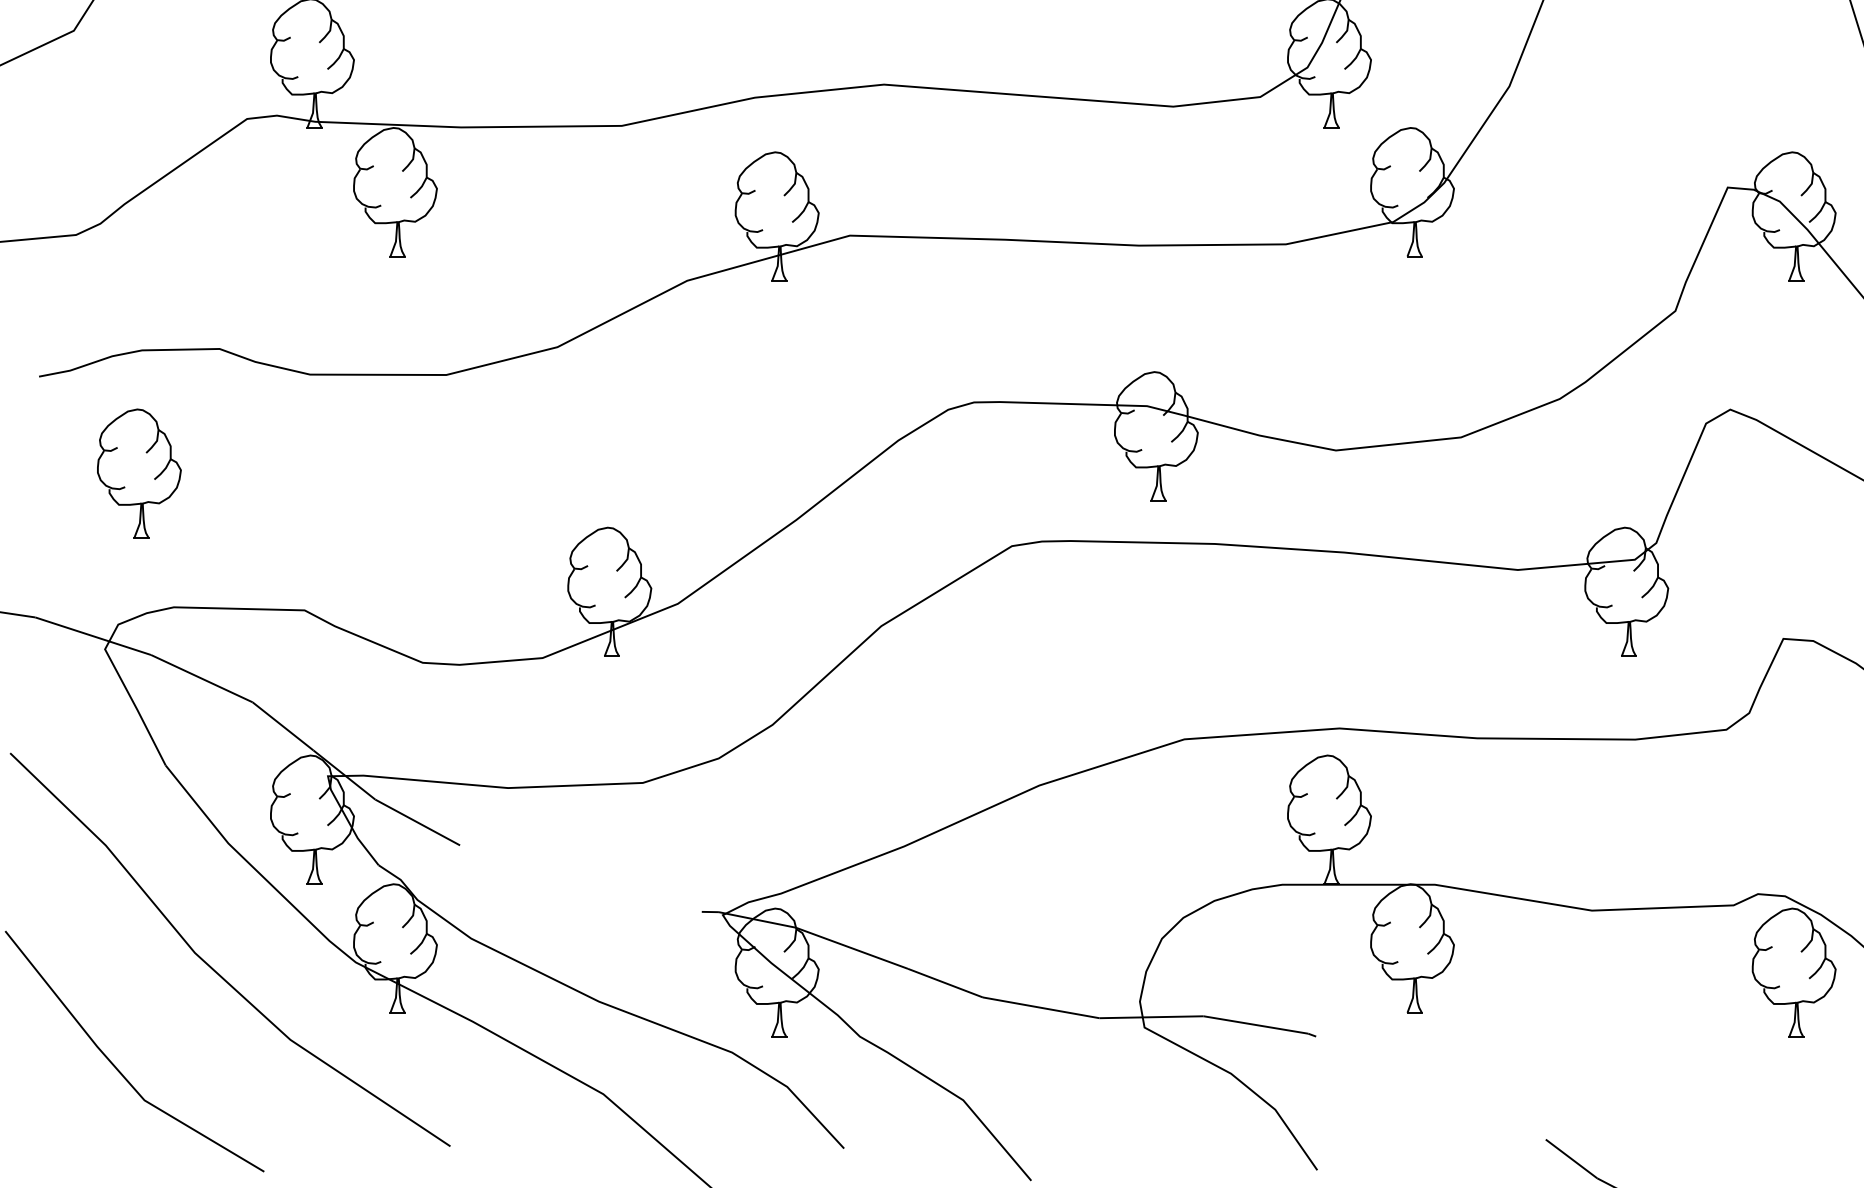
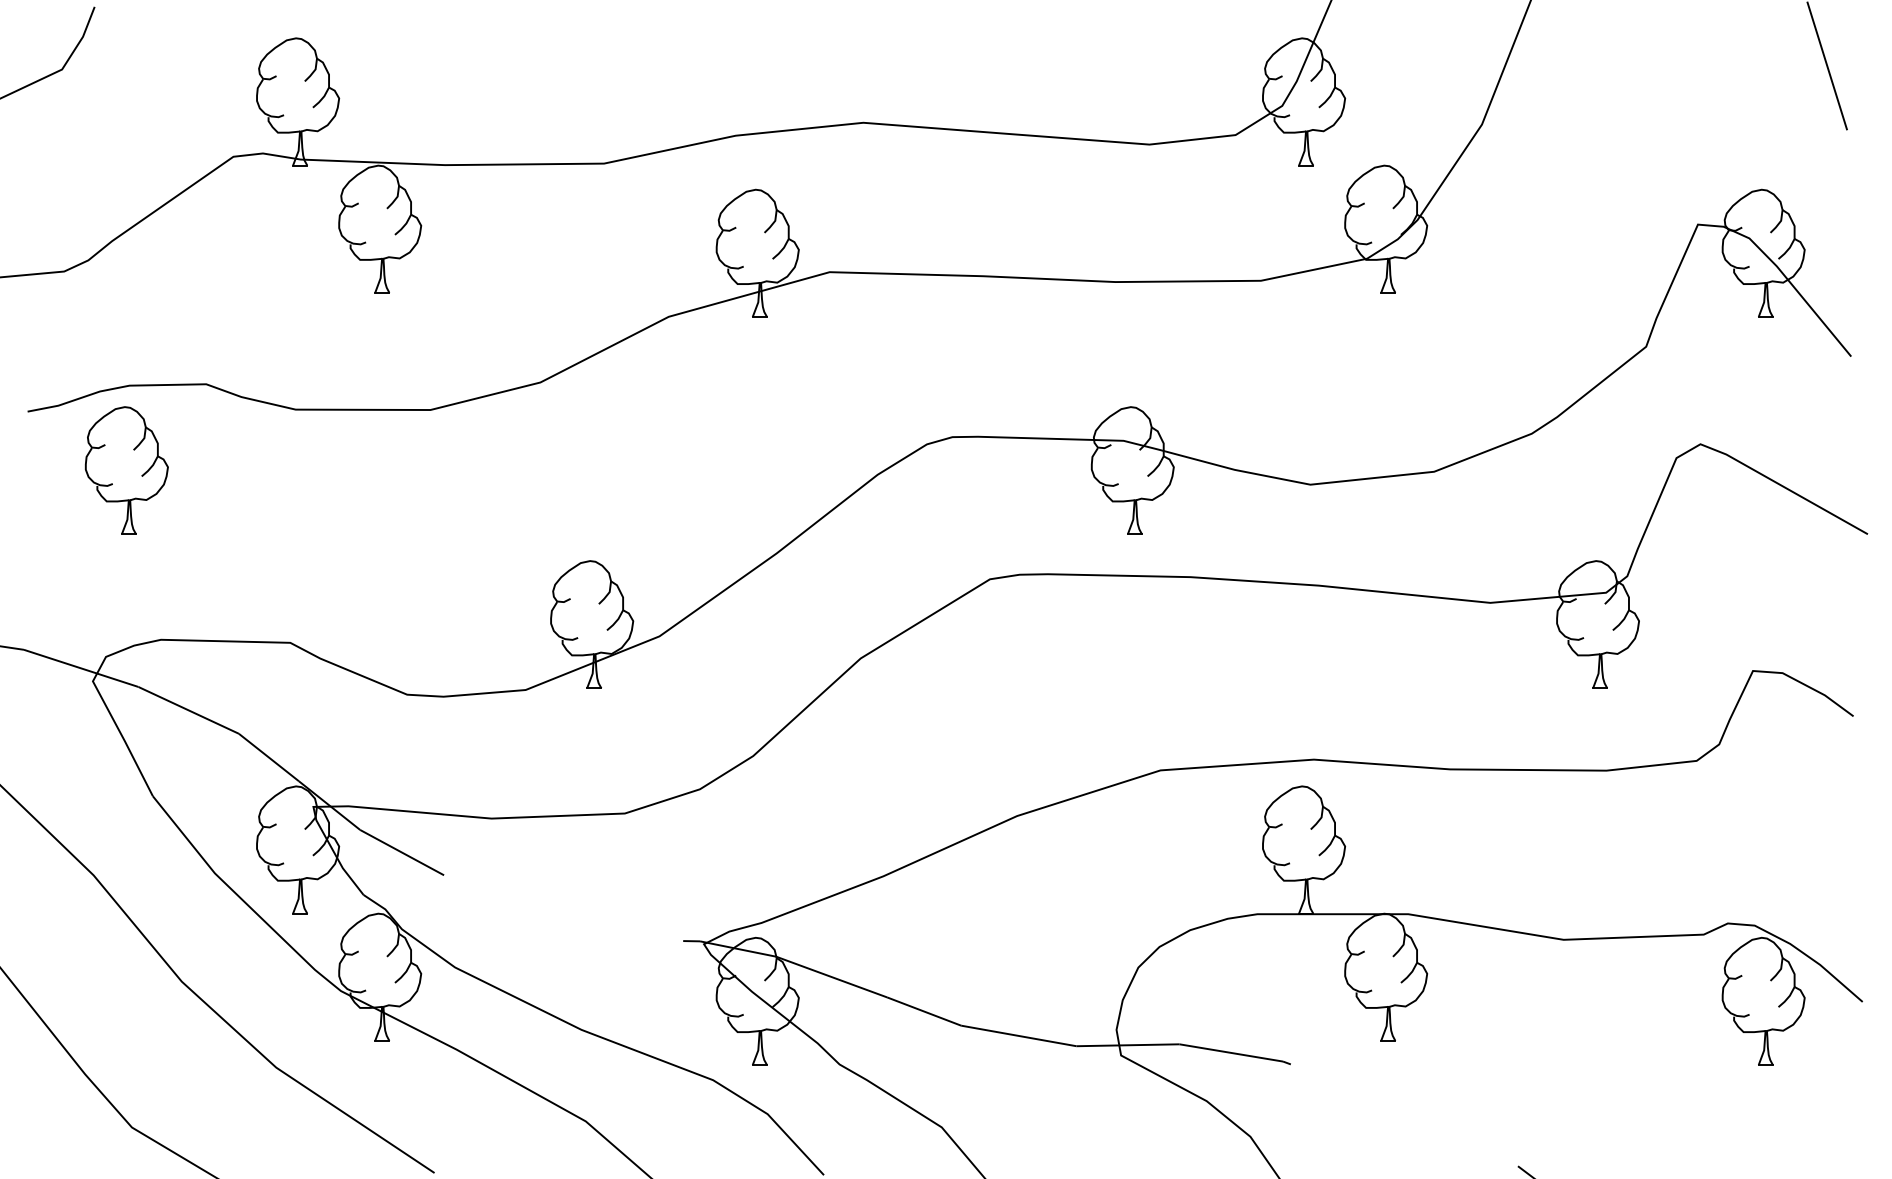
part: (139, 473) -> (126, 470), moved

